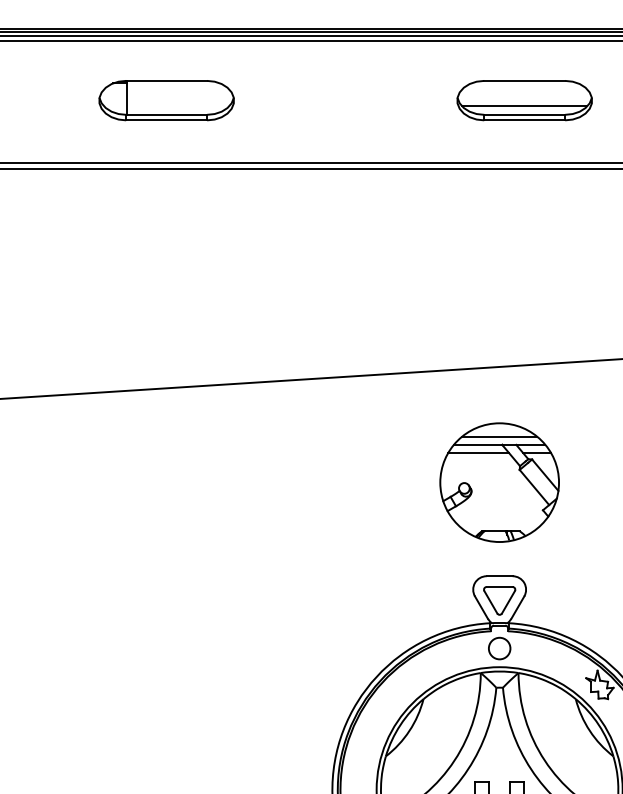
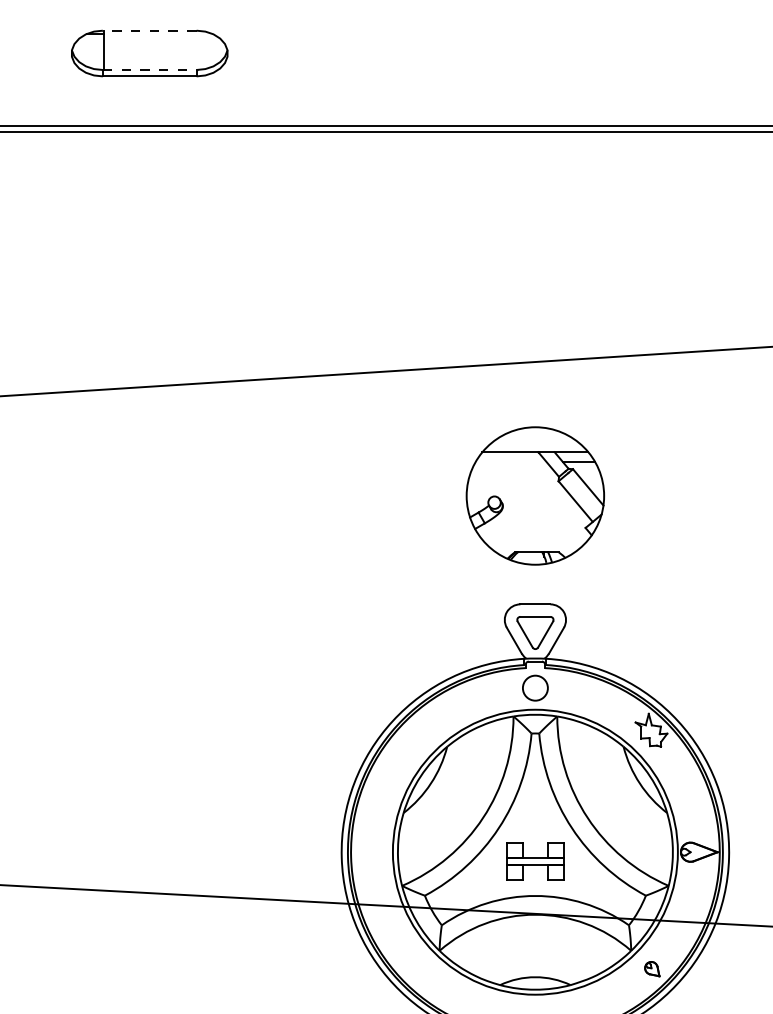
line: (166, 80) -> (149, 30), solid -> dashed
part: (524, 100) -> (564, 53), removed
line: (166, 115) -> (149, 70), solid -> dashed
line: (499, 436) -> (535, 442), removed
line: (478, 452) -> (510, 461), removed

